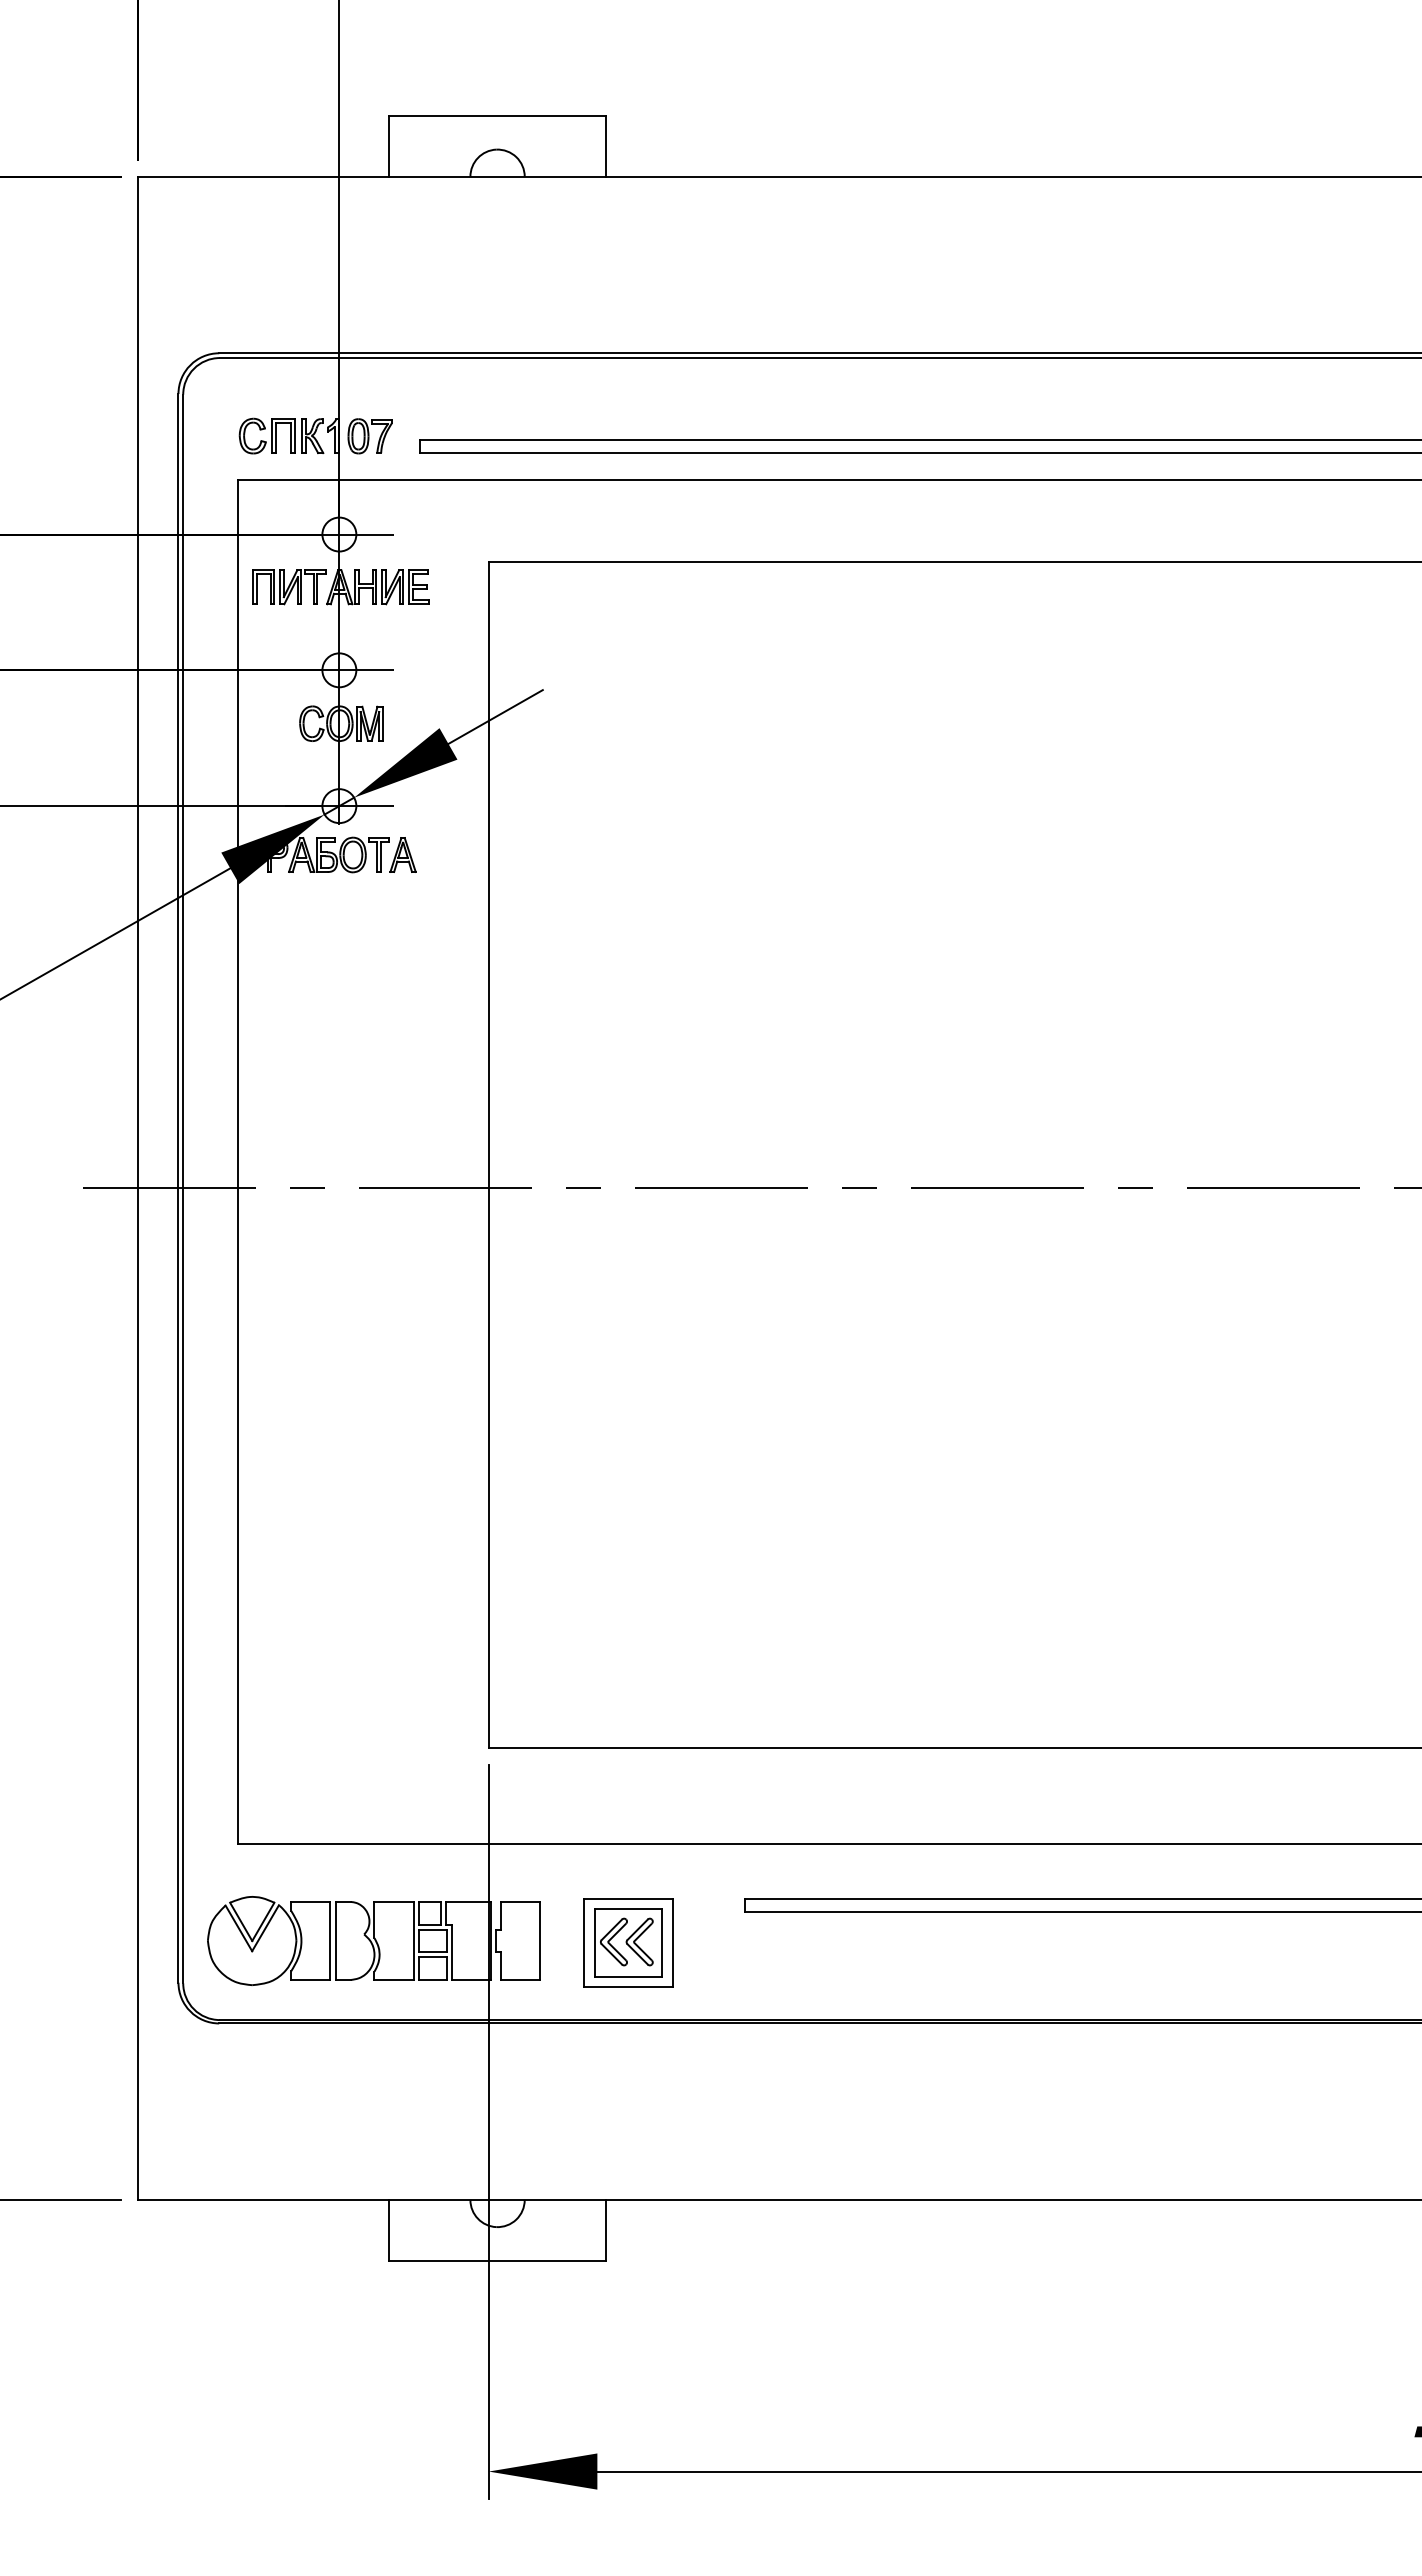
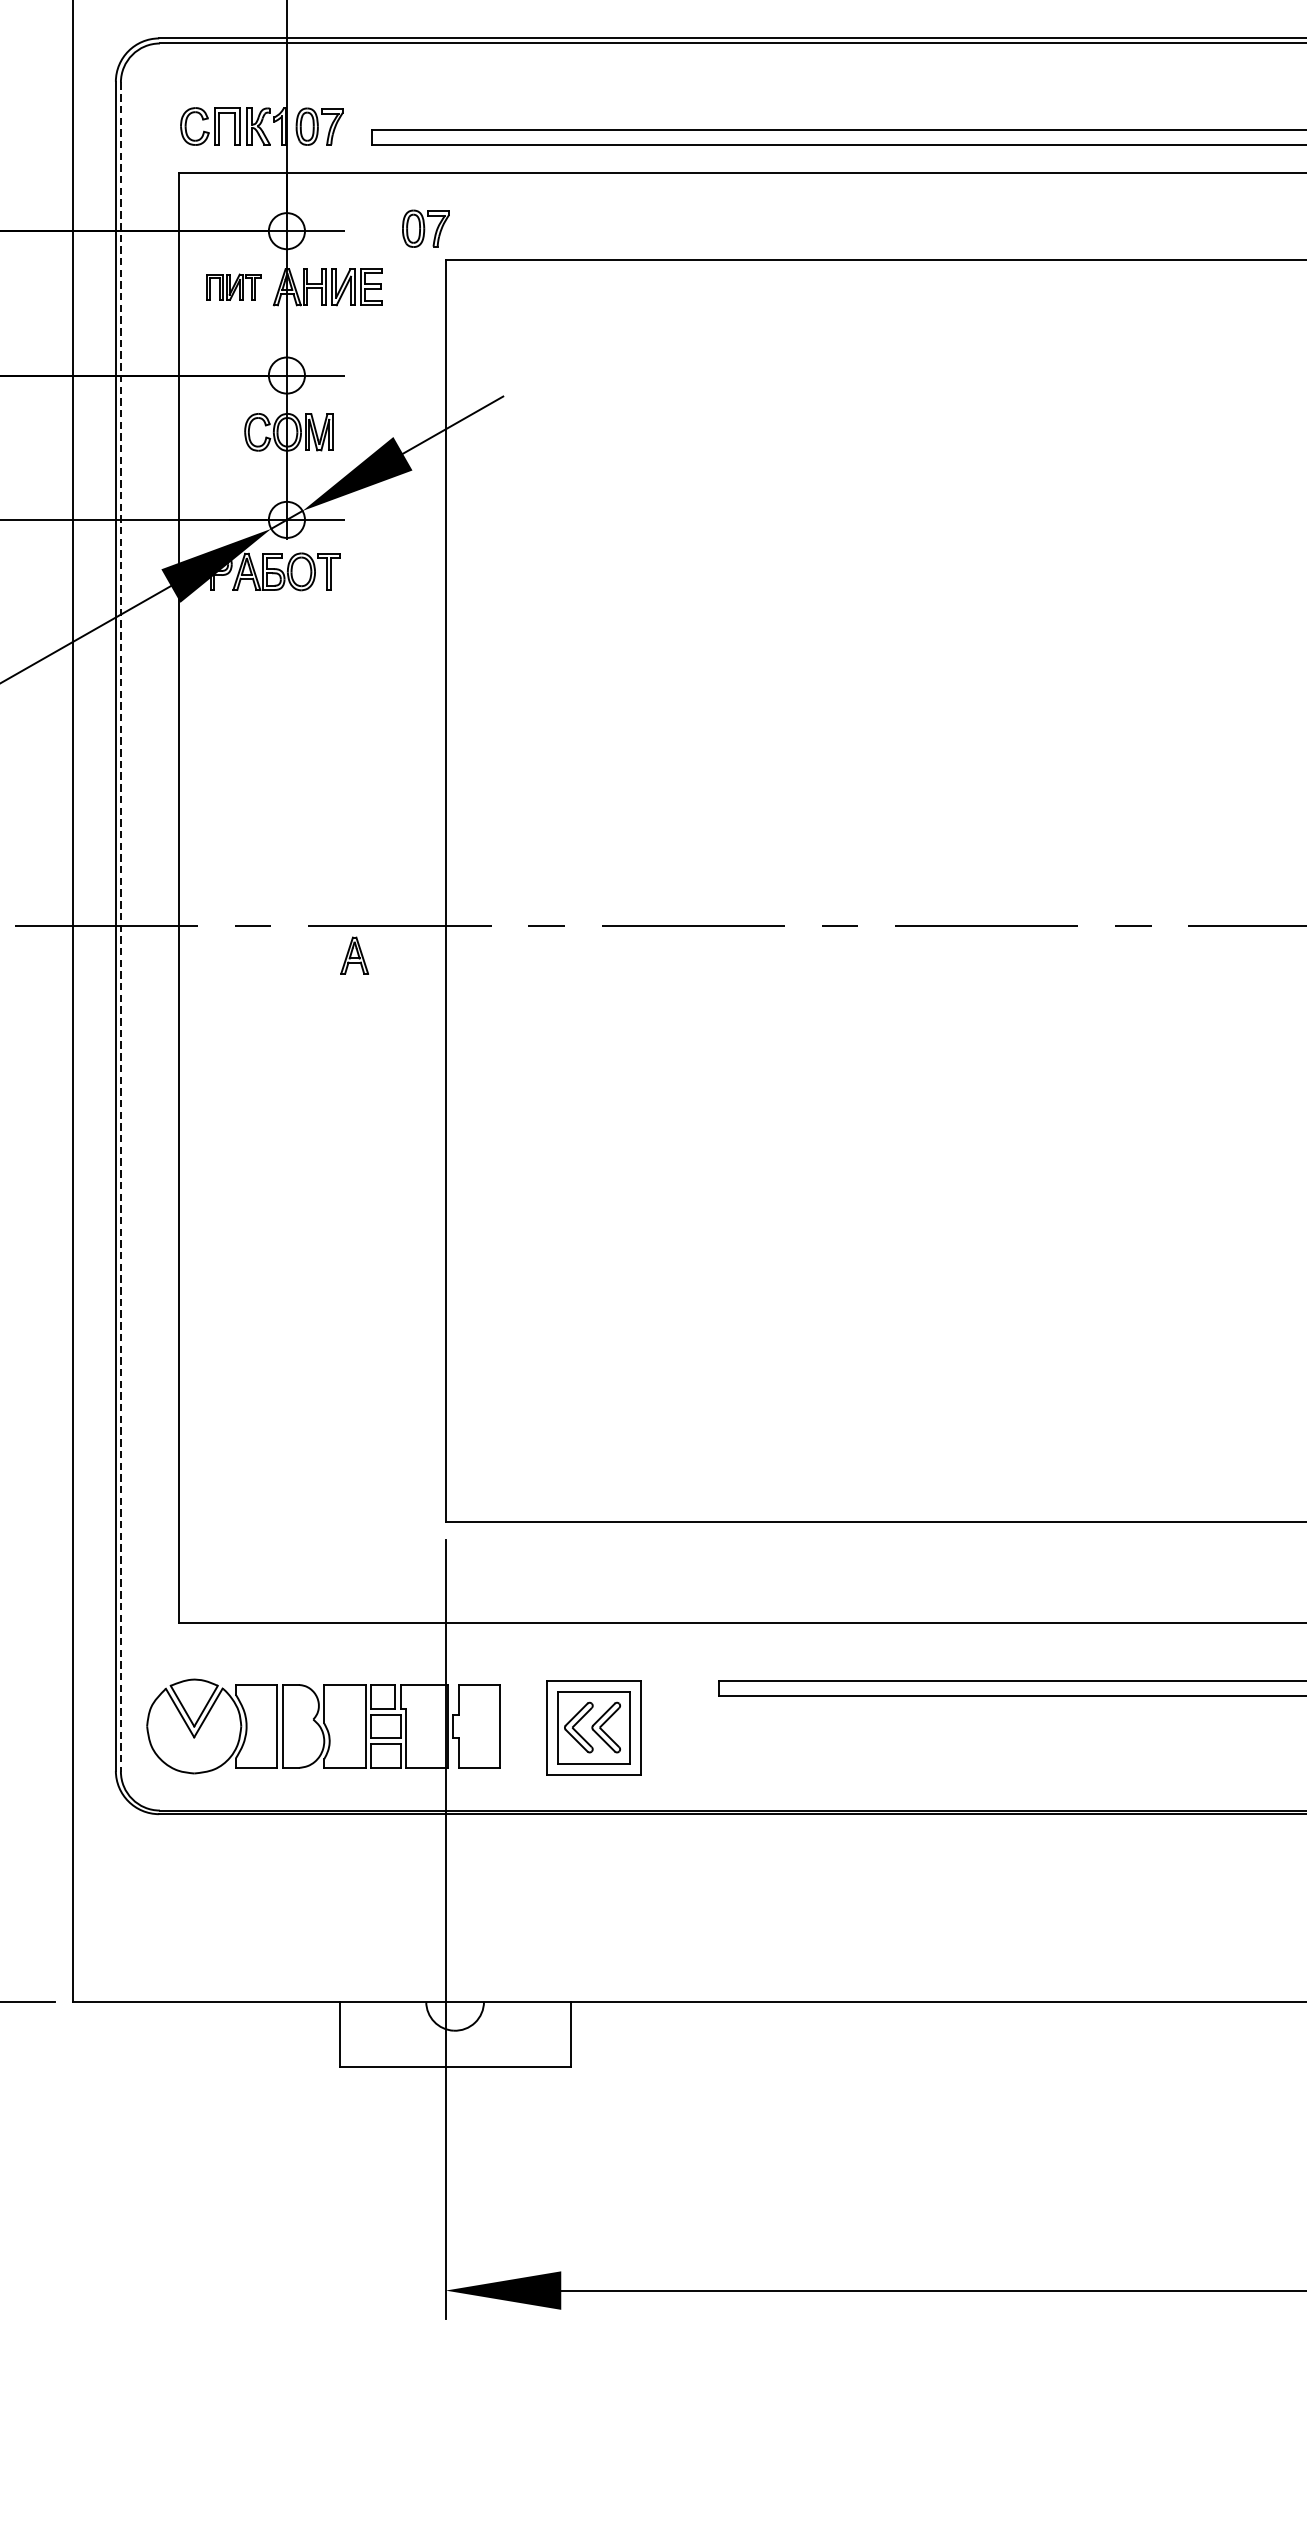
part: (469, 532) -> (425, 228), added
part: (289, 587) -> (233, 287), size x0.7
part: (402, 854) -> (354, 955), moved
line: (183, 1189) -> (121, 927), solid -> dashed

